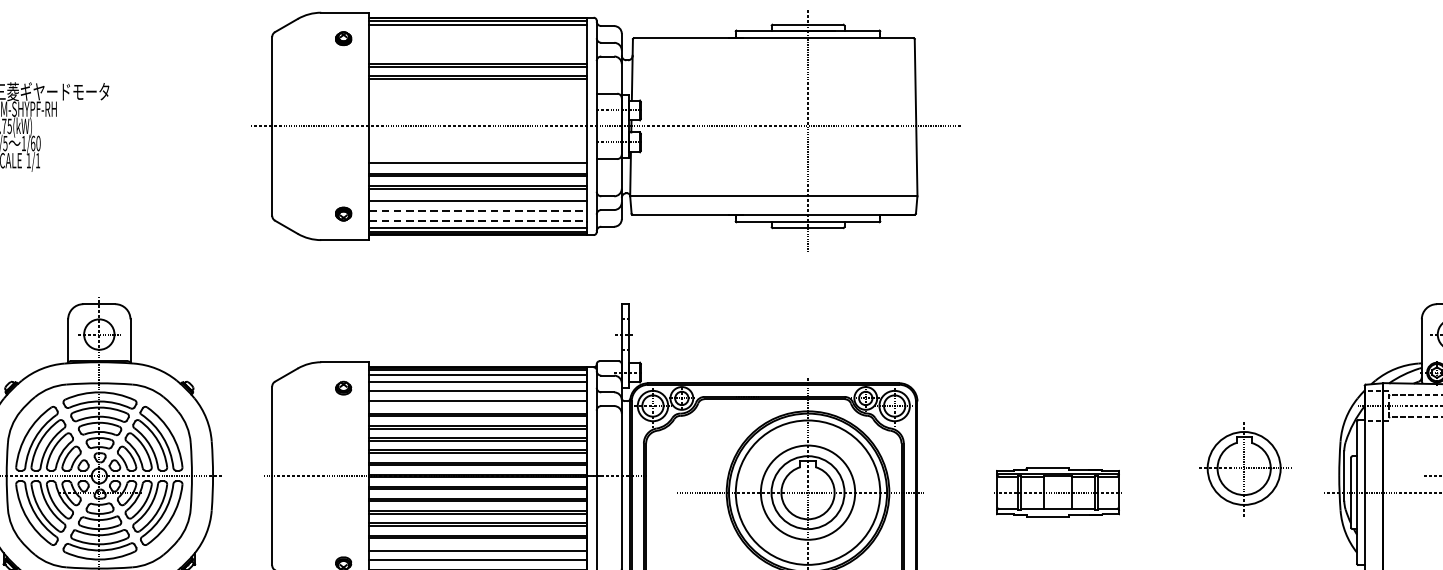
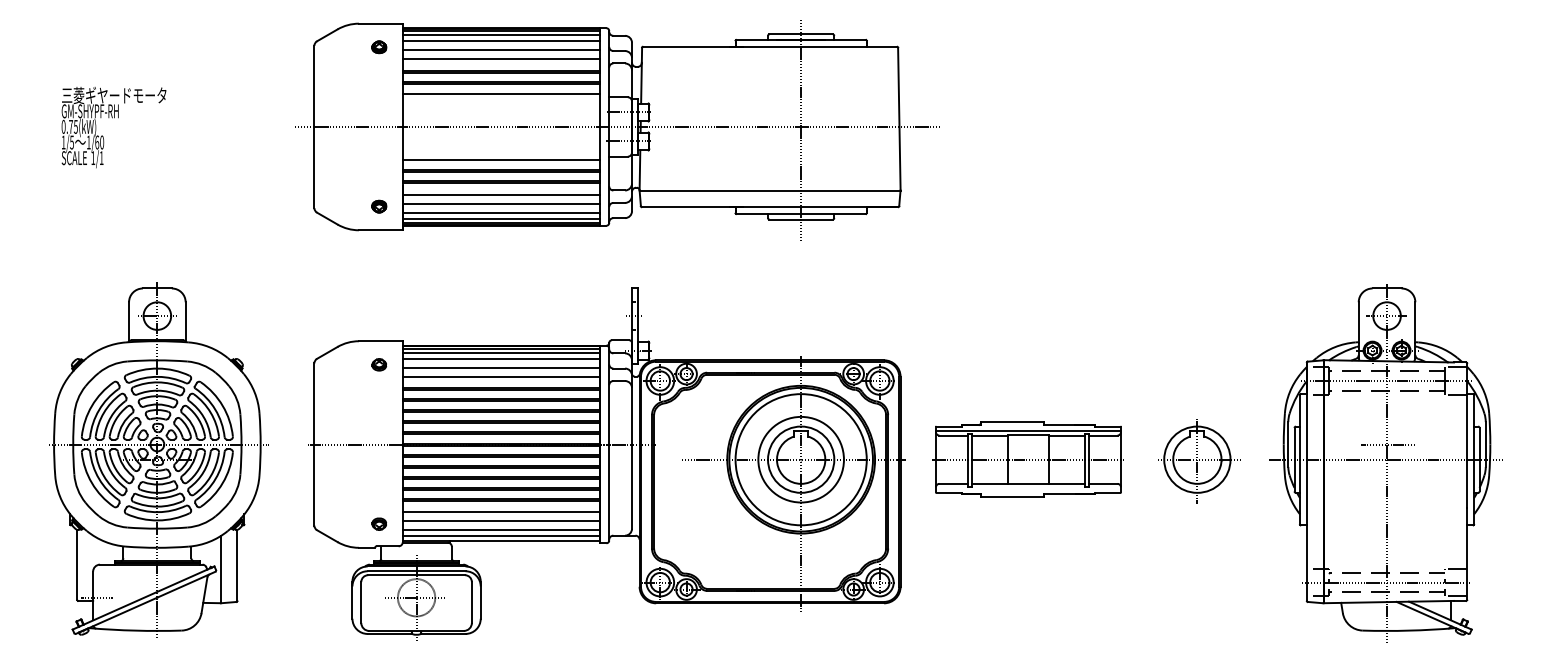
line: (478, 32) -> (501, 41), added
line: (478, 42) -> (501, 50), added
line: (478, 52) -> (501, 59), added
line: (478, 89) -> (501, 93), added
line: (478, 210) -> (501, 203), dashed -> solid
line: (478, 220) -> (501, 212), dashed -> solid
part: (1246, 470) -> (1199, 461), moved
part: (1057, 492) -> (1027, 459), size x1.67

